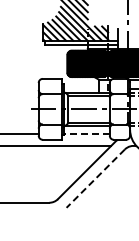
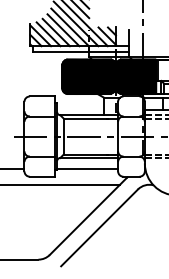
line: (86, 133) -> (87, 168), dashed -> solid
line: (95, 178) -> (99, 227), dashed -> solid

